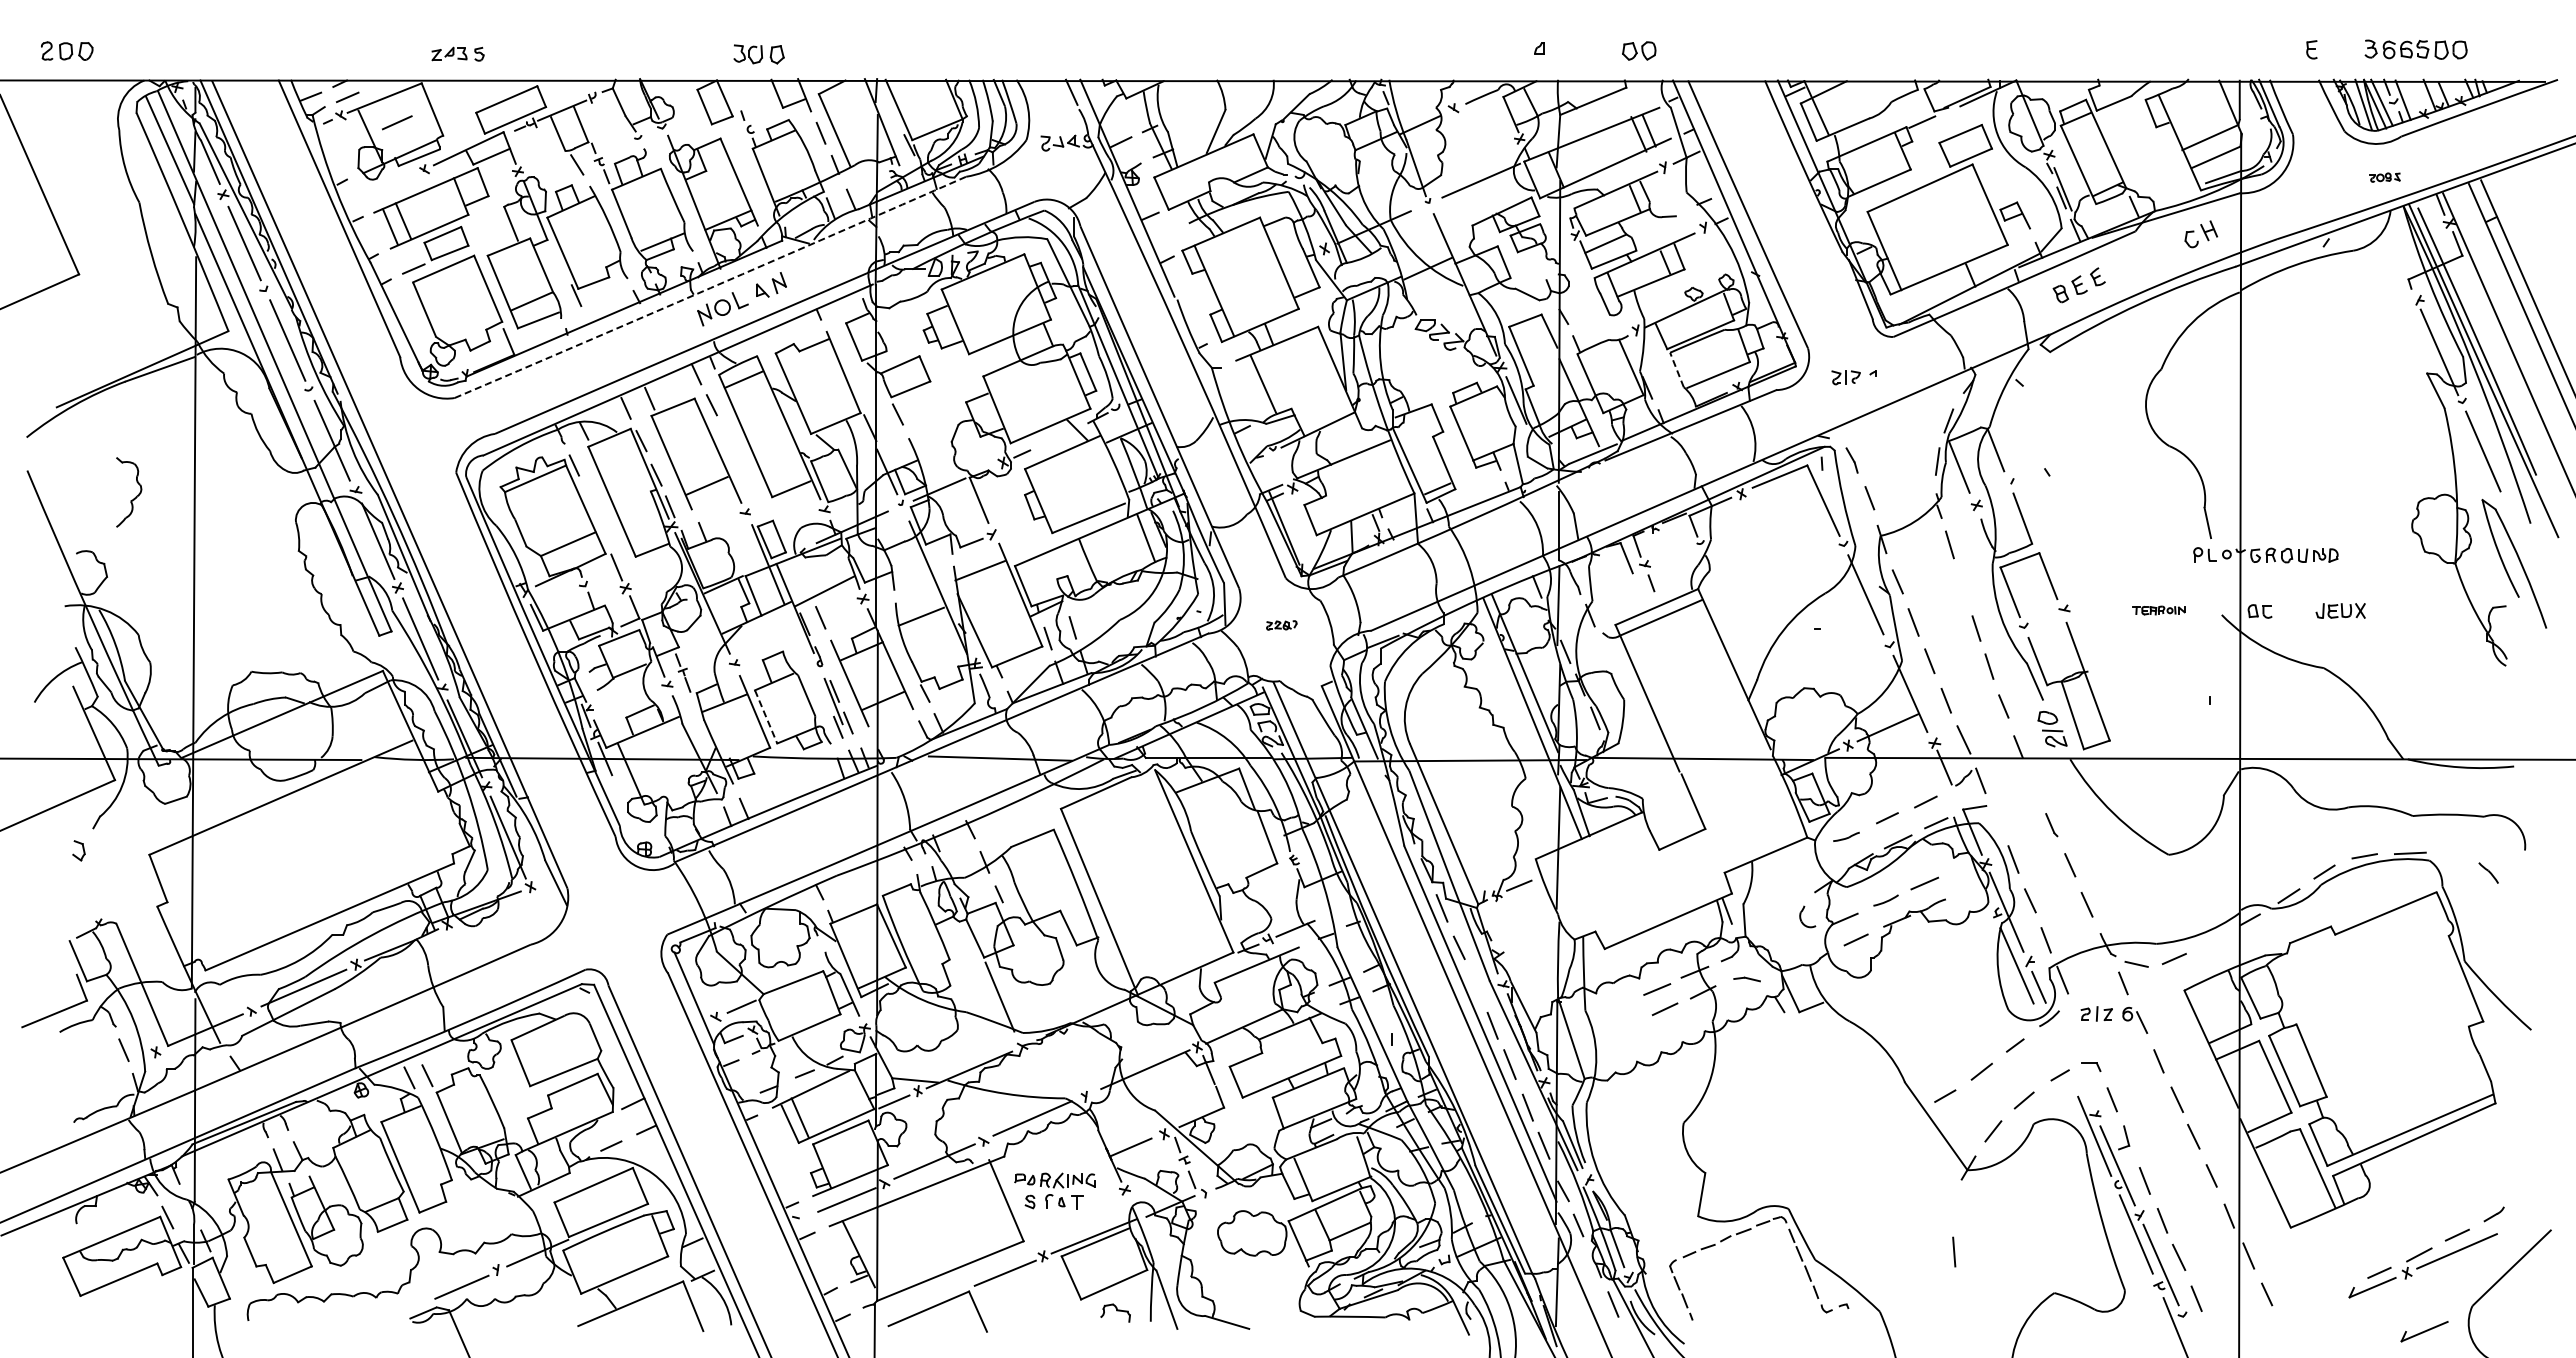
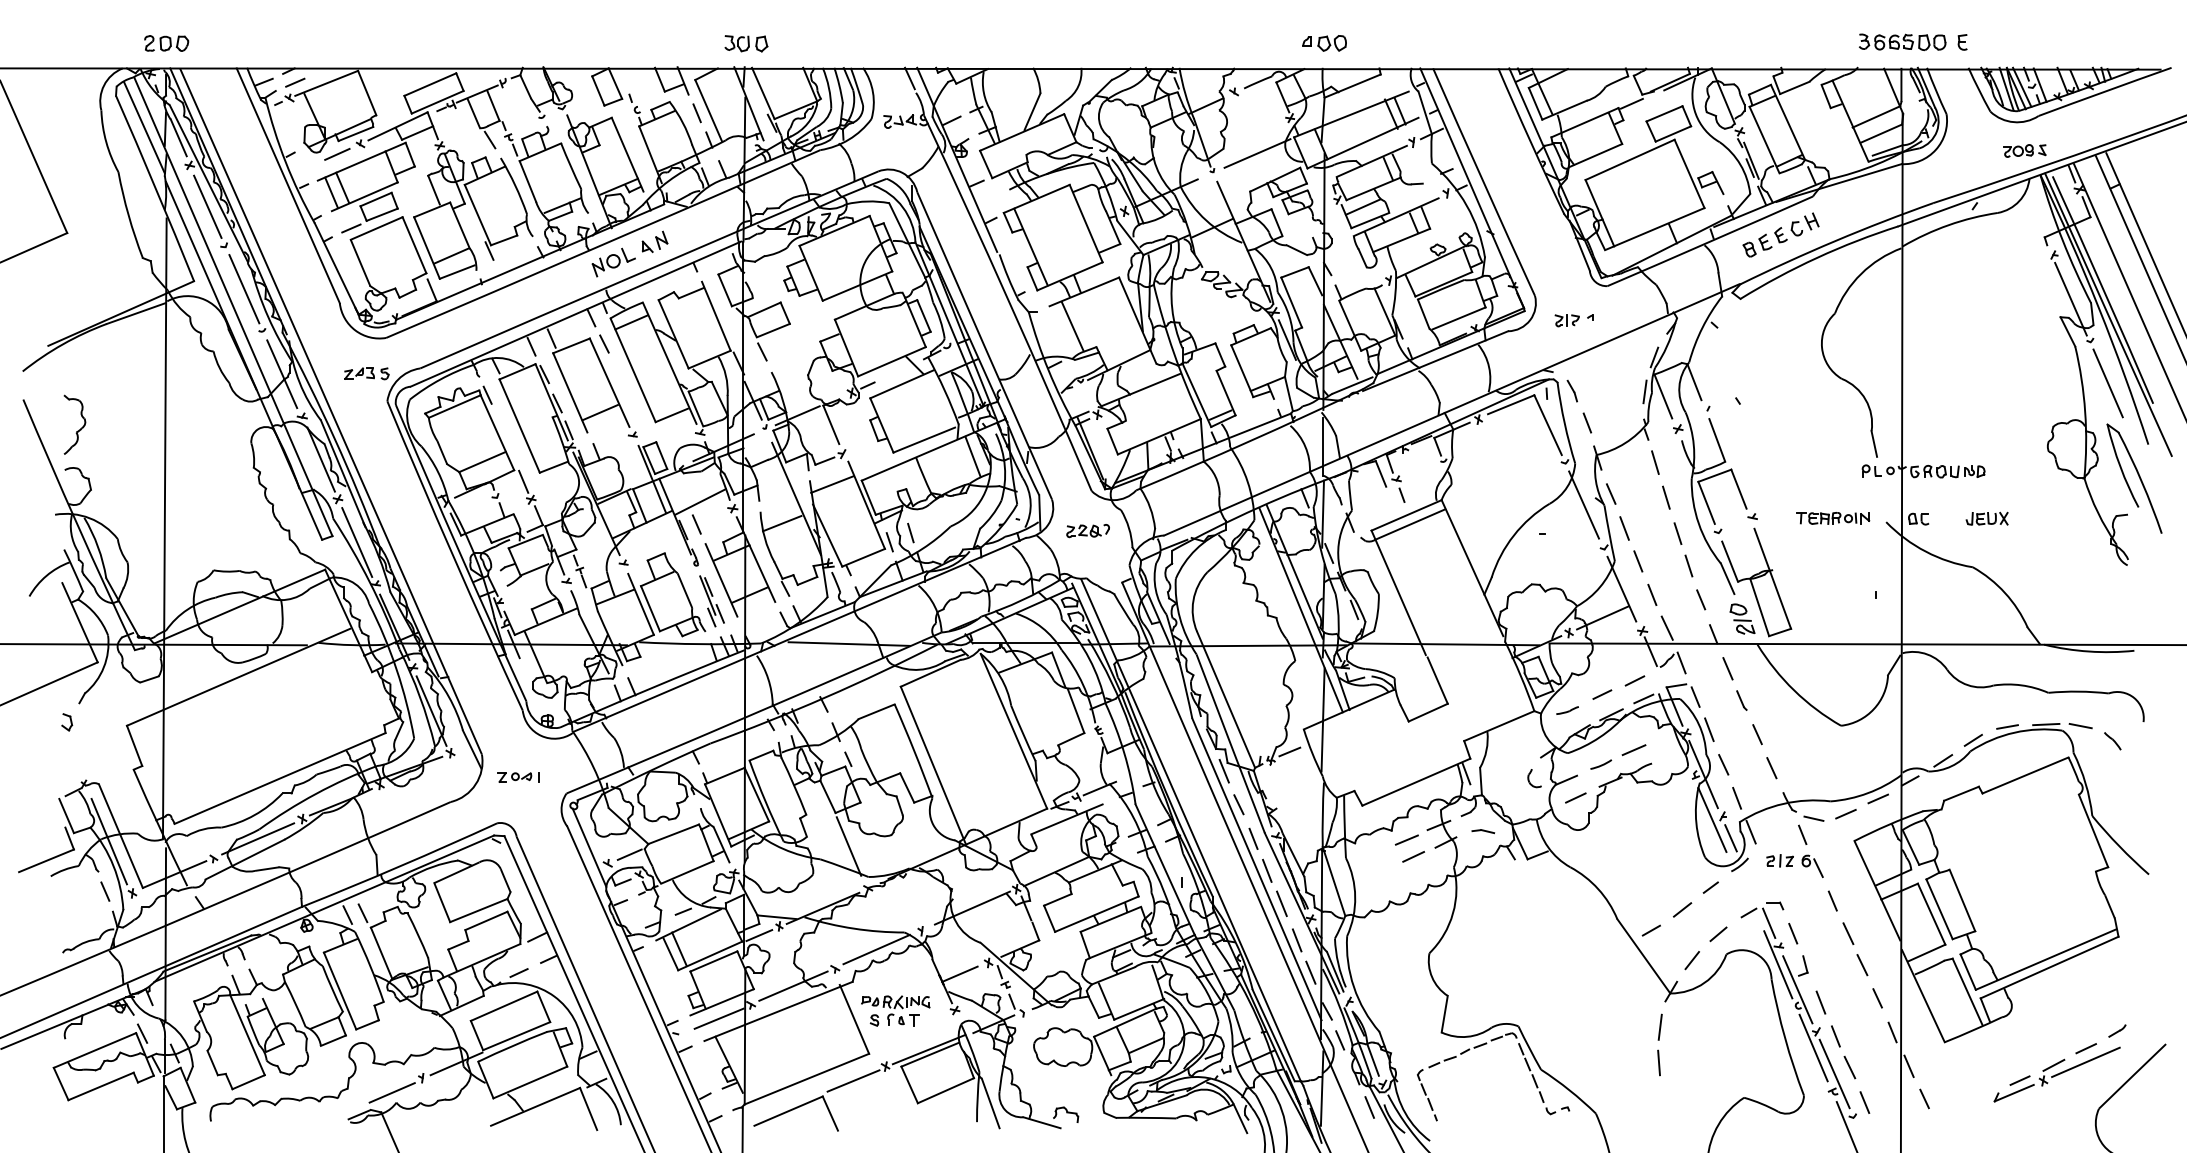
part: (2415, 49) -> (1902, 42), moved
part: (67, 50) -> (166, 42), moved
part: (1639, 50) -> (1332, 42), moved
part: (457, 53) -> (366, 373), moved
part: (758, 54) -> (745, 43), moved
line: (397, 122) -> (337, 154), moved
part: (2384, 177) -> (2024, 150), size x1.67
part: (2201, 234) -> (1805, 224), moved
arc: (710, 288) -> (603, 245), dashed -> solid
line: (1676, 369) -> (1423, 313), dashed -> solid
part: (134, 497) -> (79, 429), moved
line: (1962, 586) -> (1666, 497), added
part: (2158, 610) -> (1832, 518), size x1.67
part: (1281, 625) -> (1087, 531), size x1.67
line: (766, 716) -> (650, 608), dashed -> solid
line: (2035, 787) -> (1728, 668), added
line: (1997, 820) -> (1695, 696), added
line: (2450, 854) -> (2080, 725), added
part: (610, 915) -> (518, 777), added
line: (2211, 941) -> (1877, 799), added
line: (1476, 987) -> (1253, 838), added
line: (128, 991) -> (109, 841), added
line: (2083, 1087) -> (1768, 923), added
line: (1955, 1209) -> (1660, 1026), added
part: (1115, 1312) -> (1065, 1114), moved
part: (2424, 1331) -> (2058, 1130), removed

